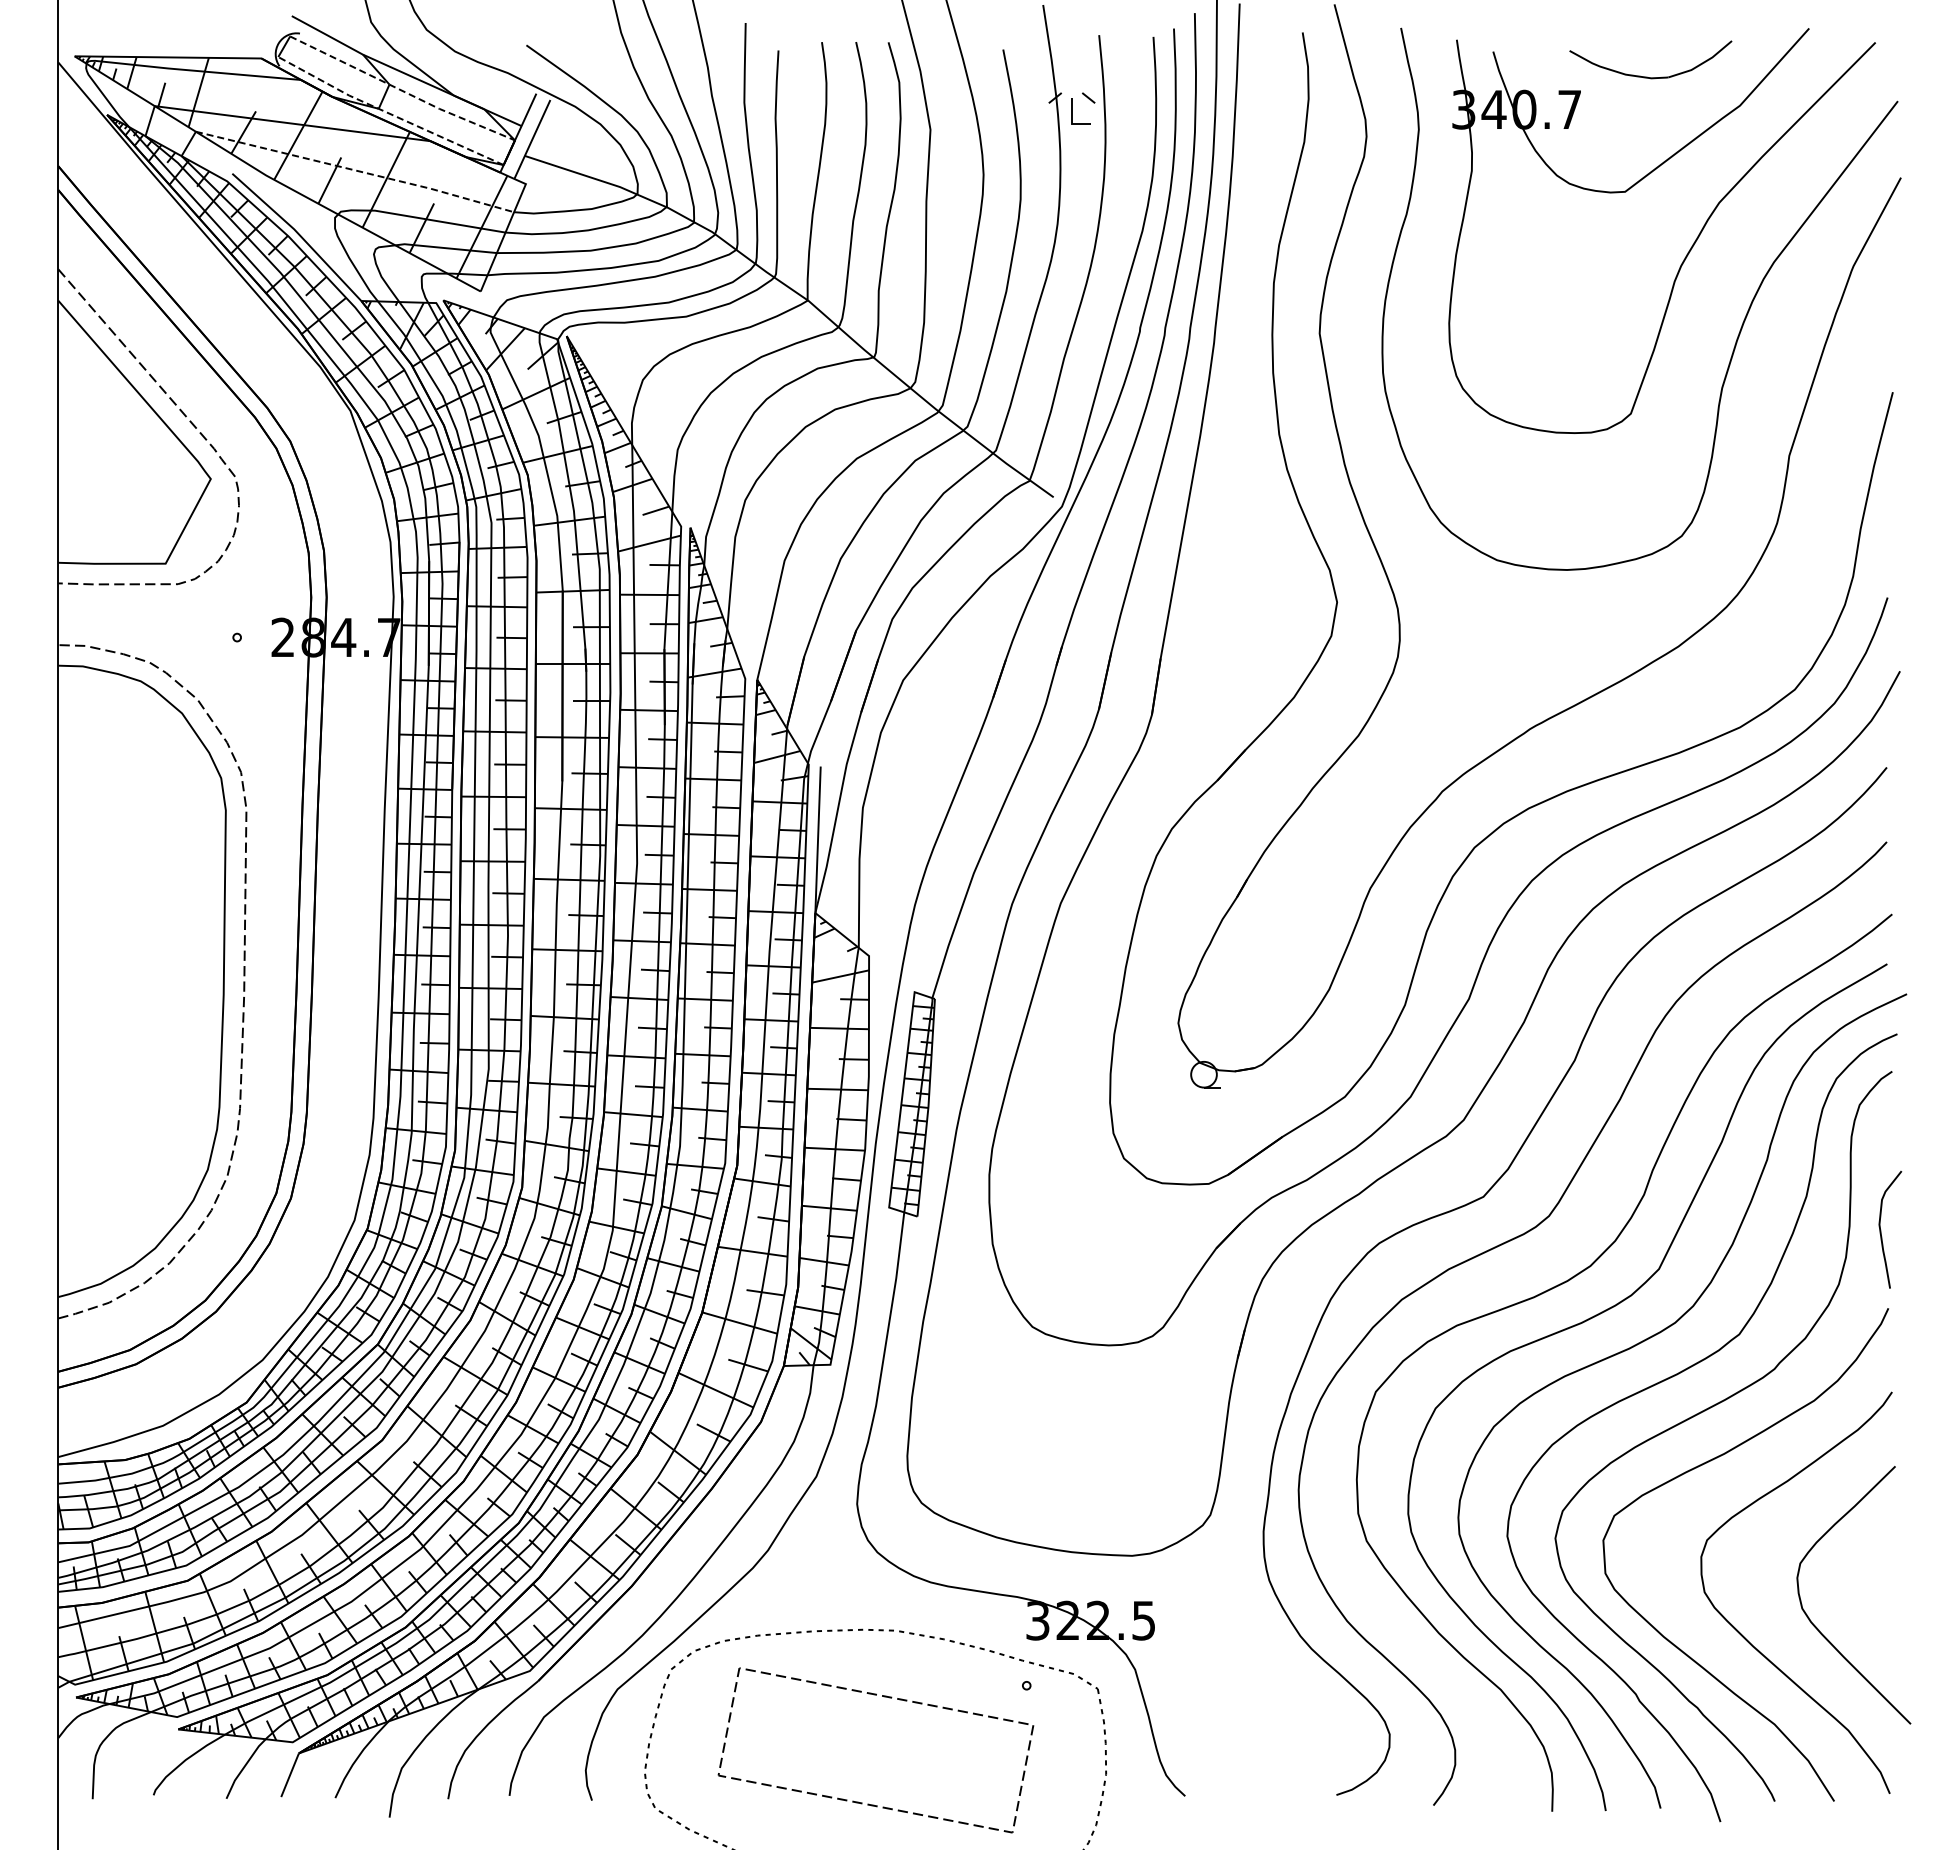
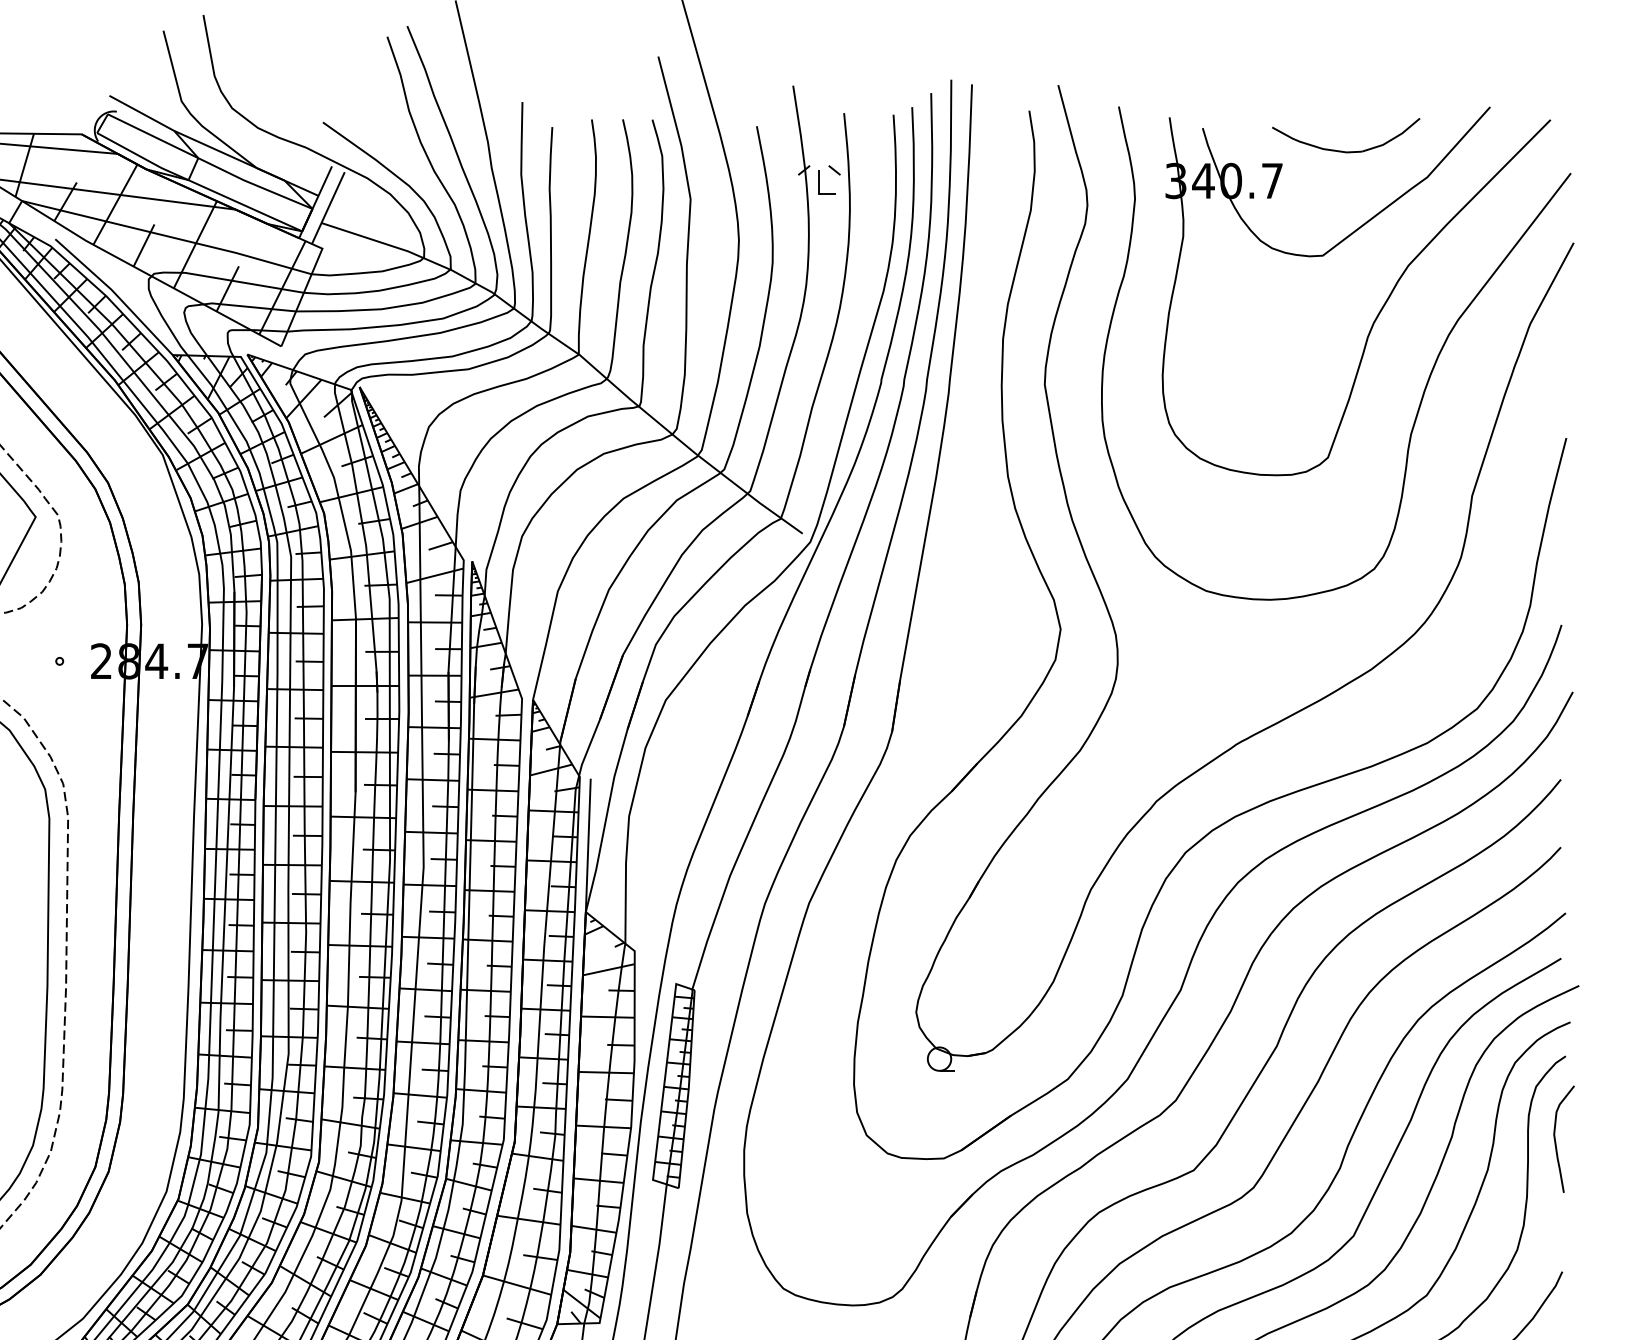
line: (401, 90) -> (209, 163), dashed -> solid
line: (388, 113) -> (197, 184), dashed -> solid
line: (356, 170) -> (168, 236), dashed -> solid
curve: (1881, 1229) -> (1556, 1139), moved

